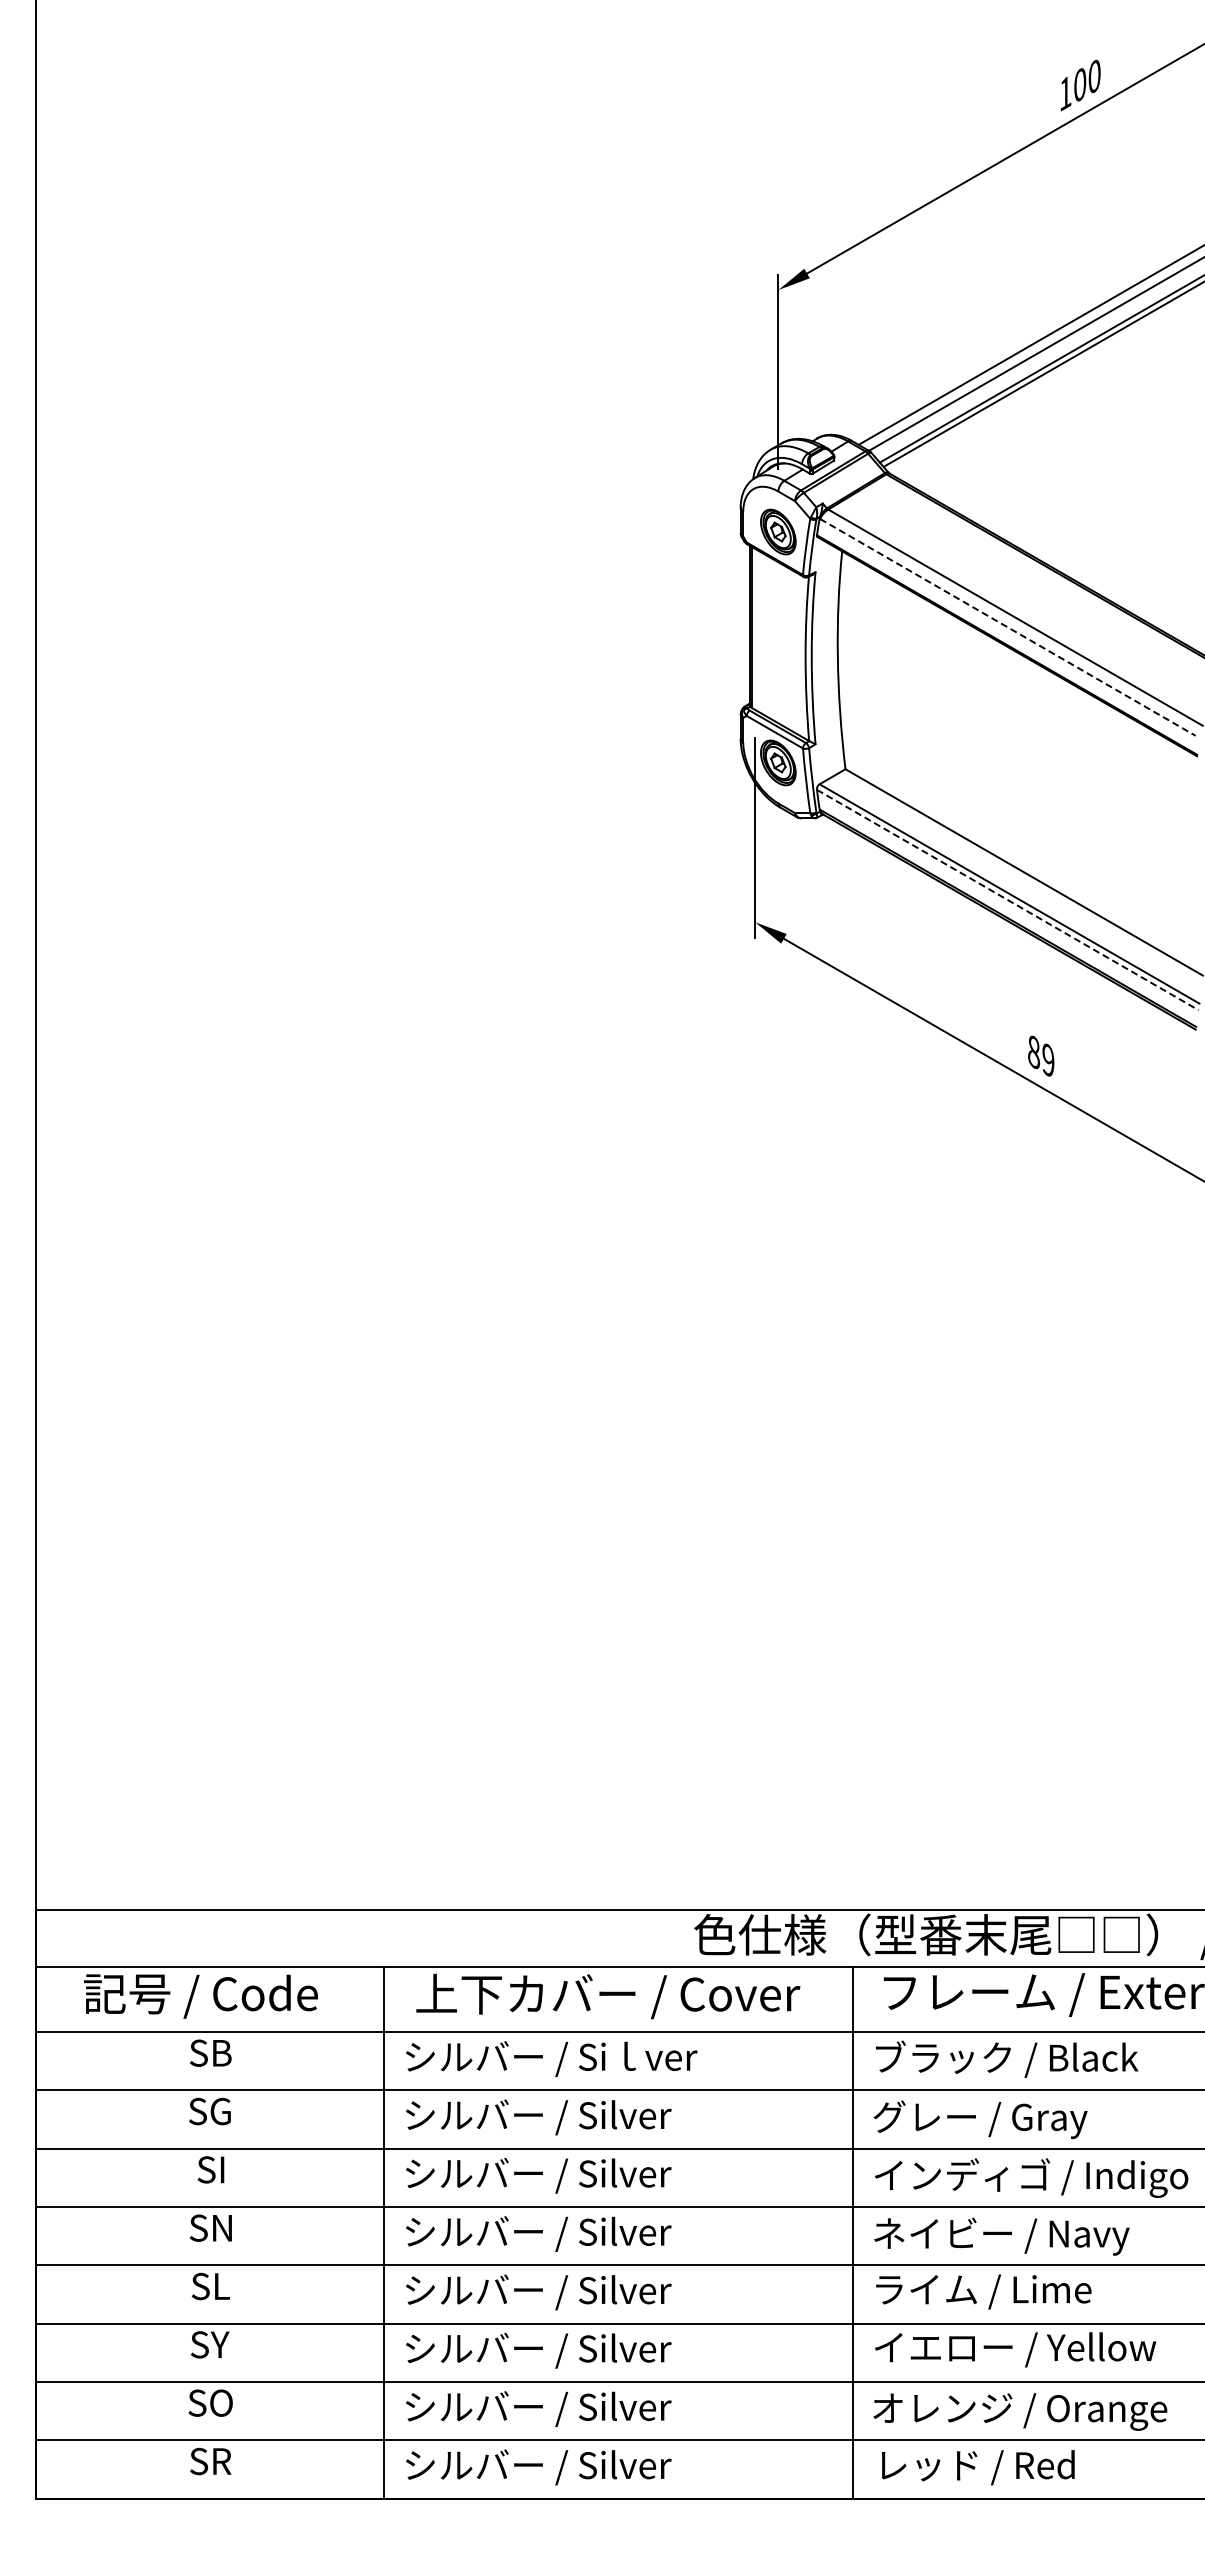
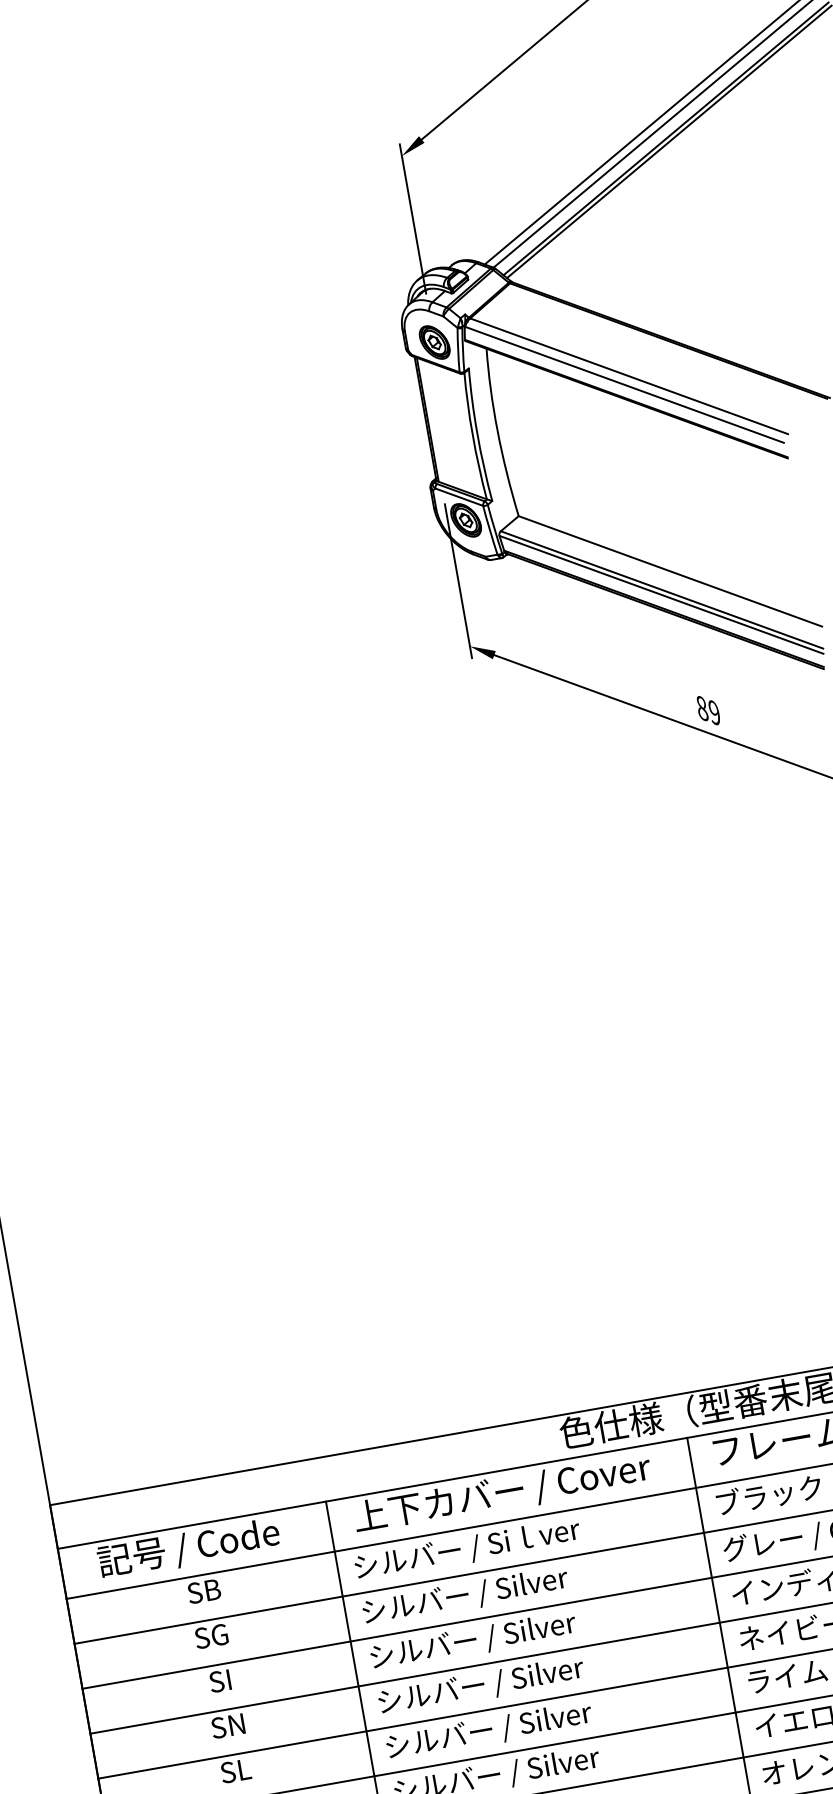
line: (1007, 627) -> (624, 384), dashed -> solid
line: (1008, 900) -> (662, 595), dashed -> solid

